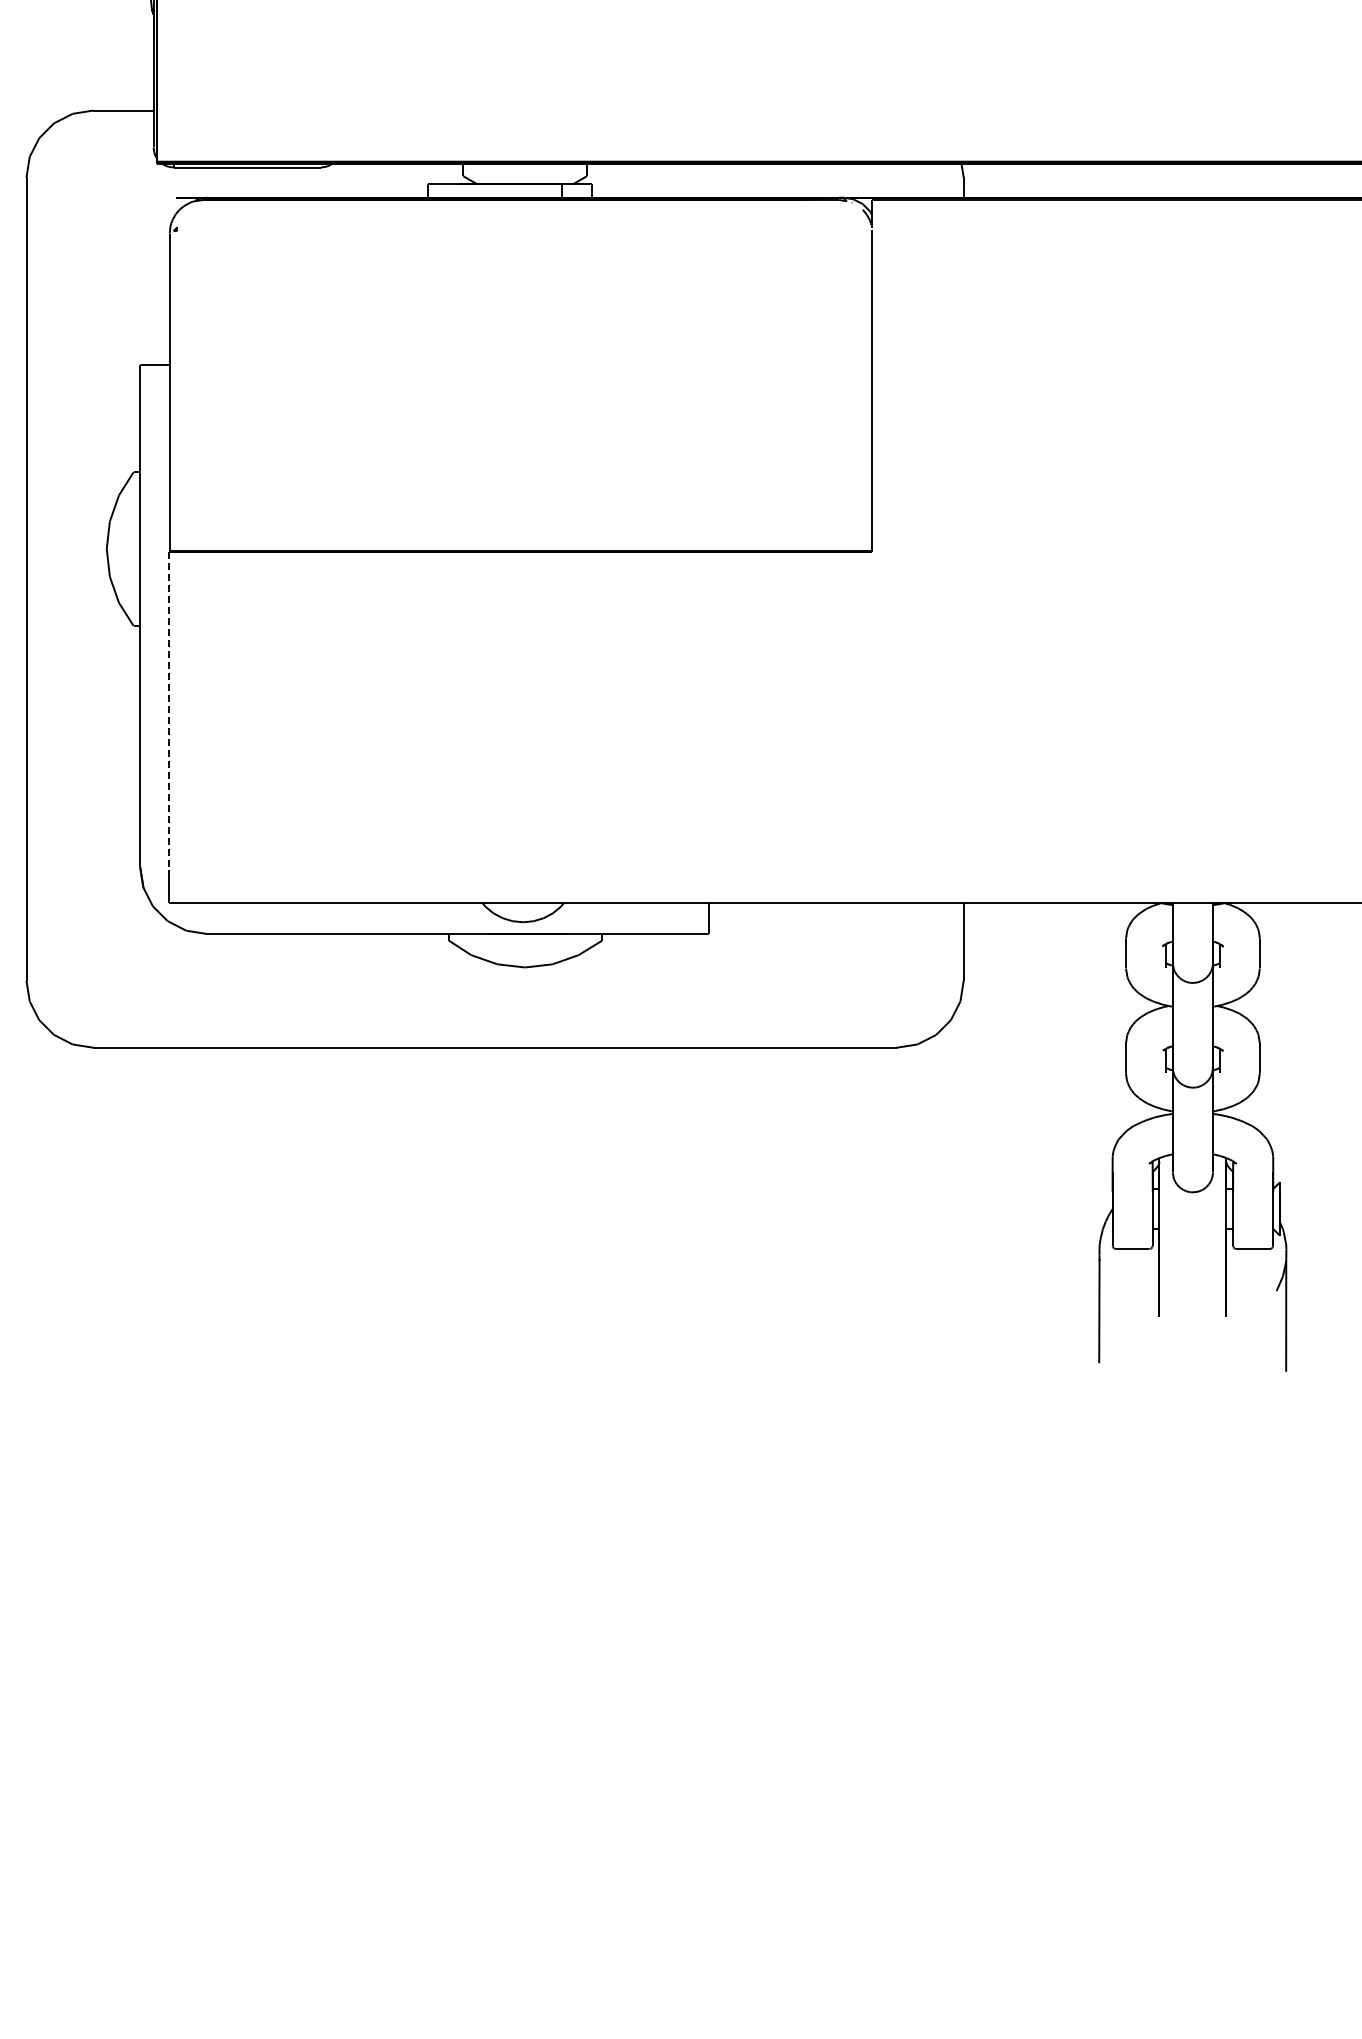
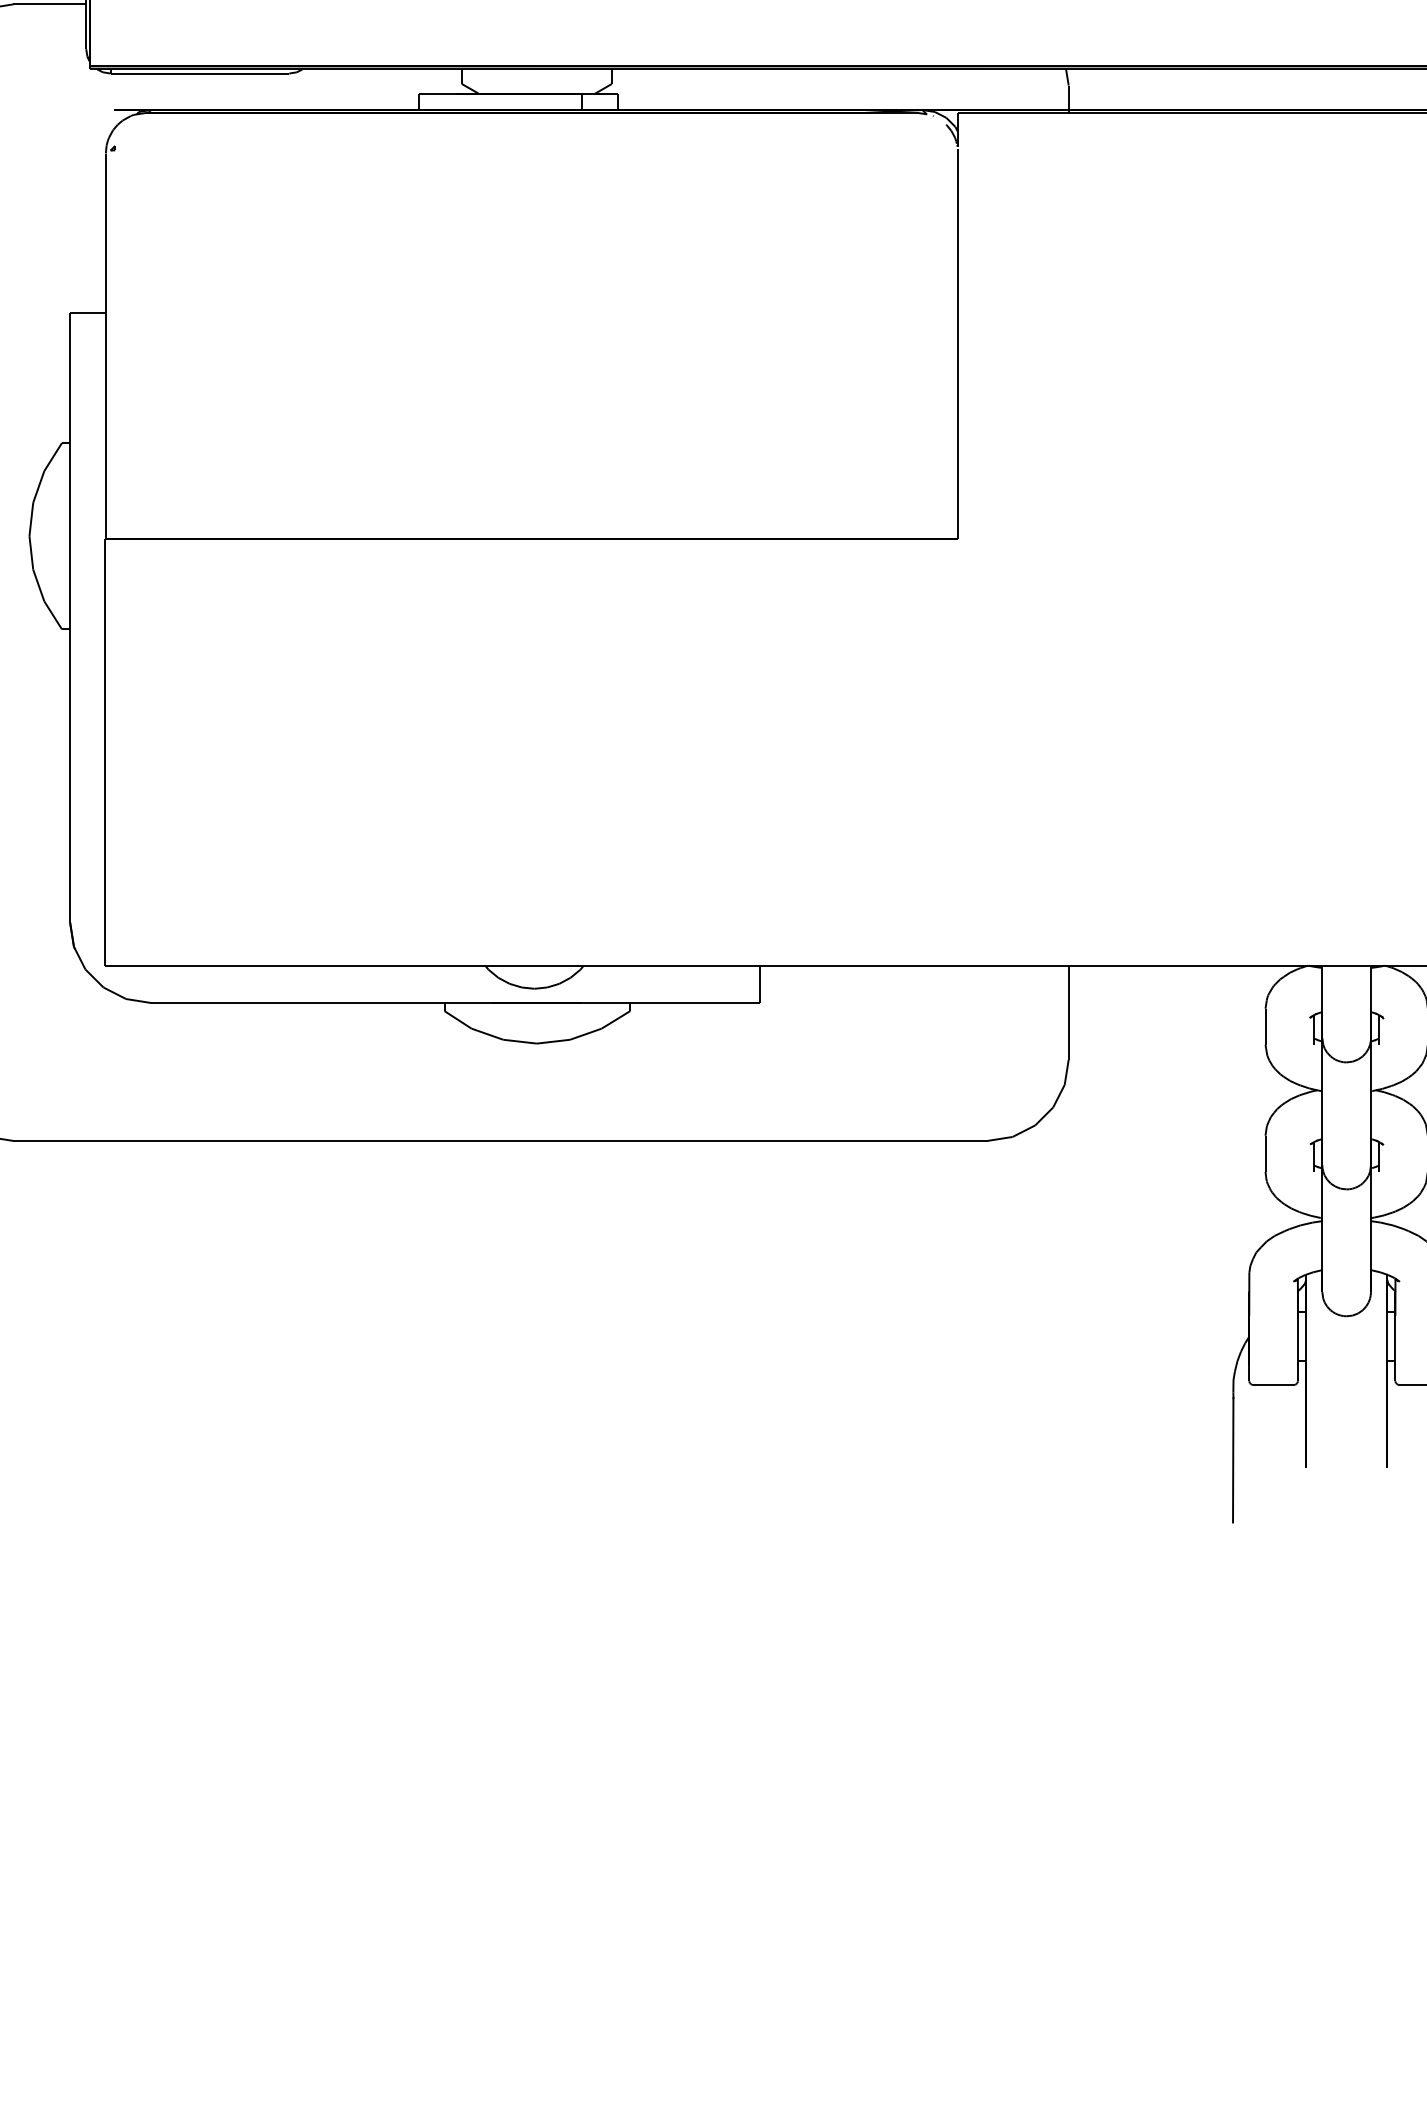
line: (169, 710) -> (105, 731), dashed -> solid

